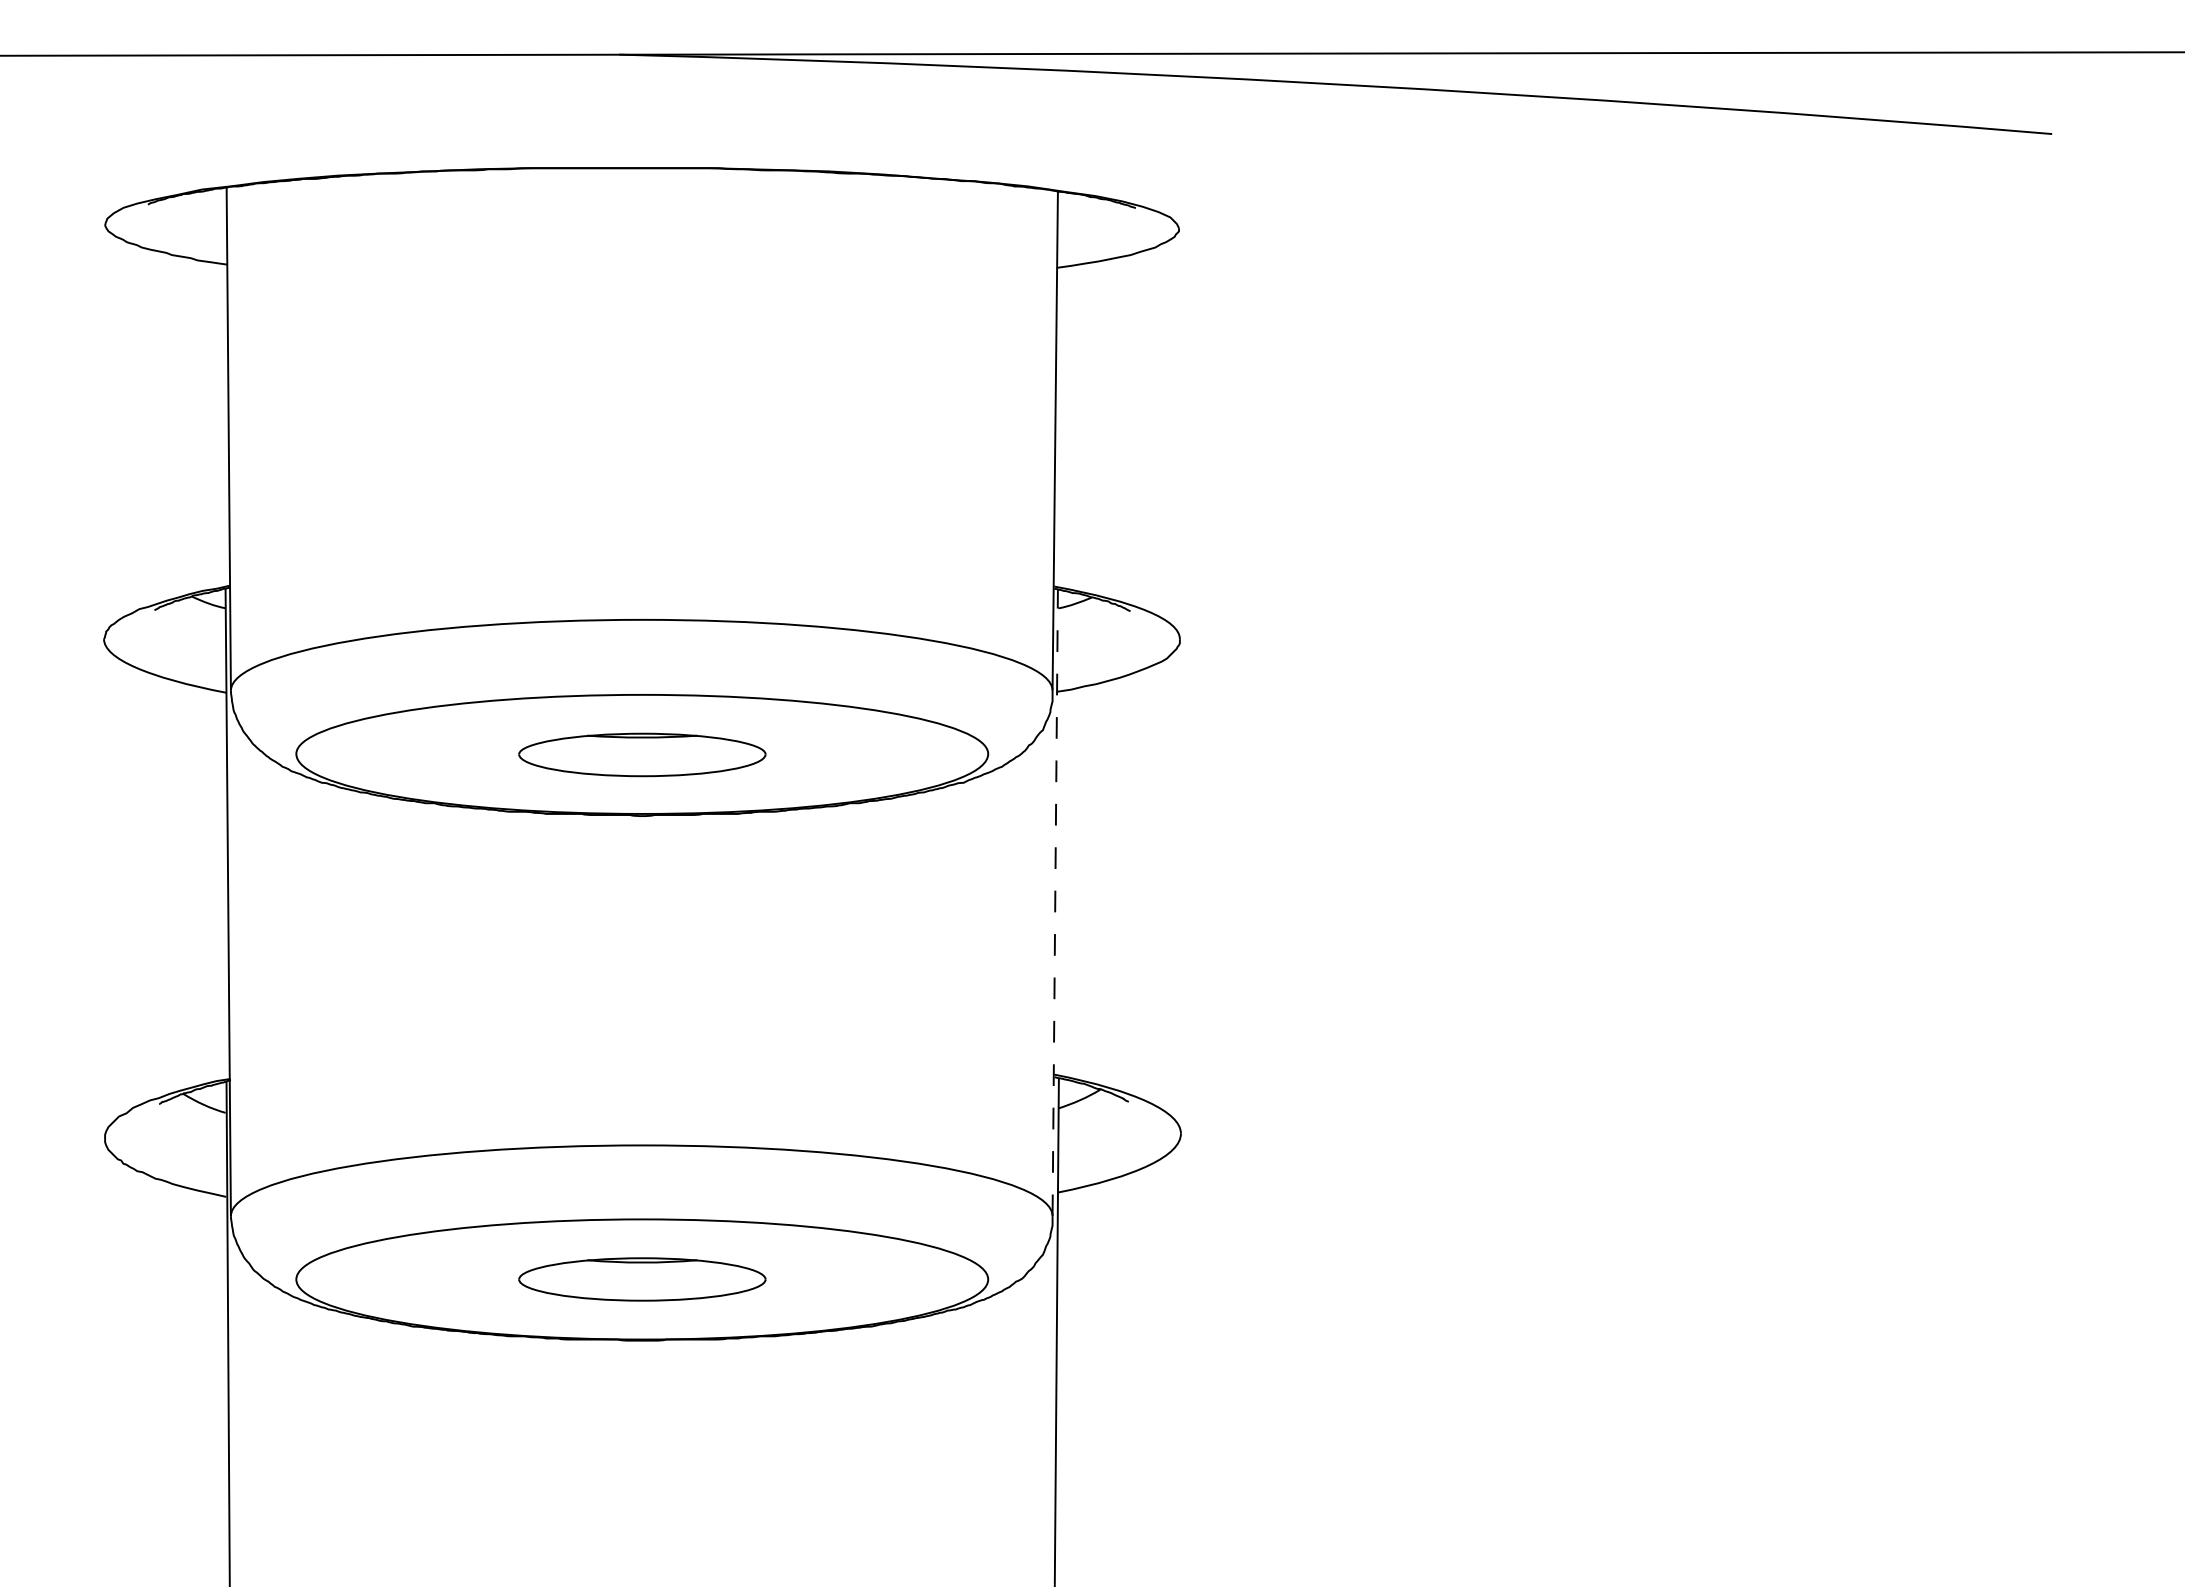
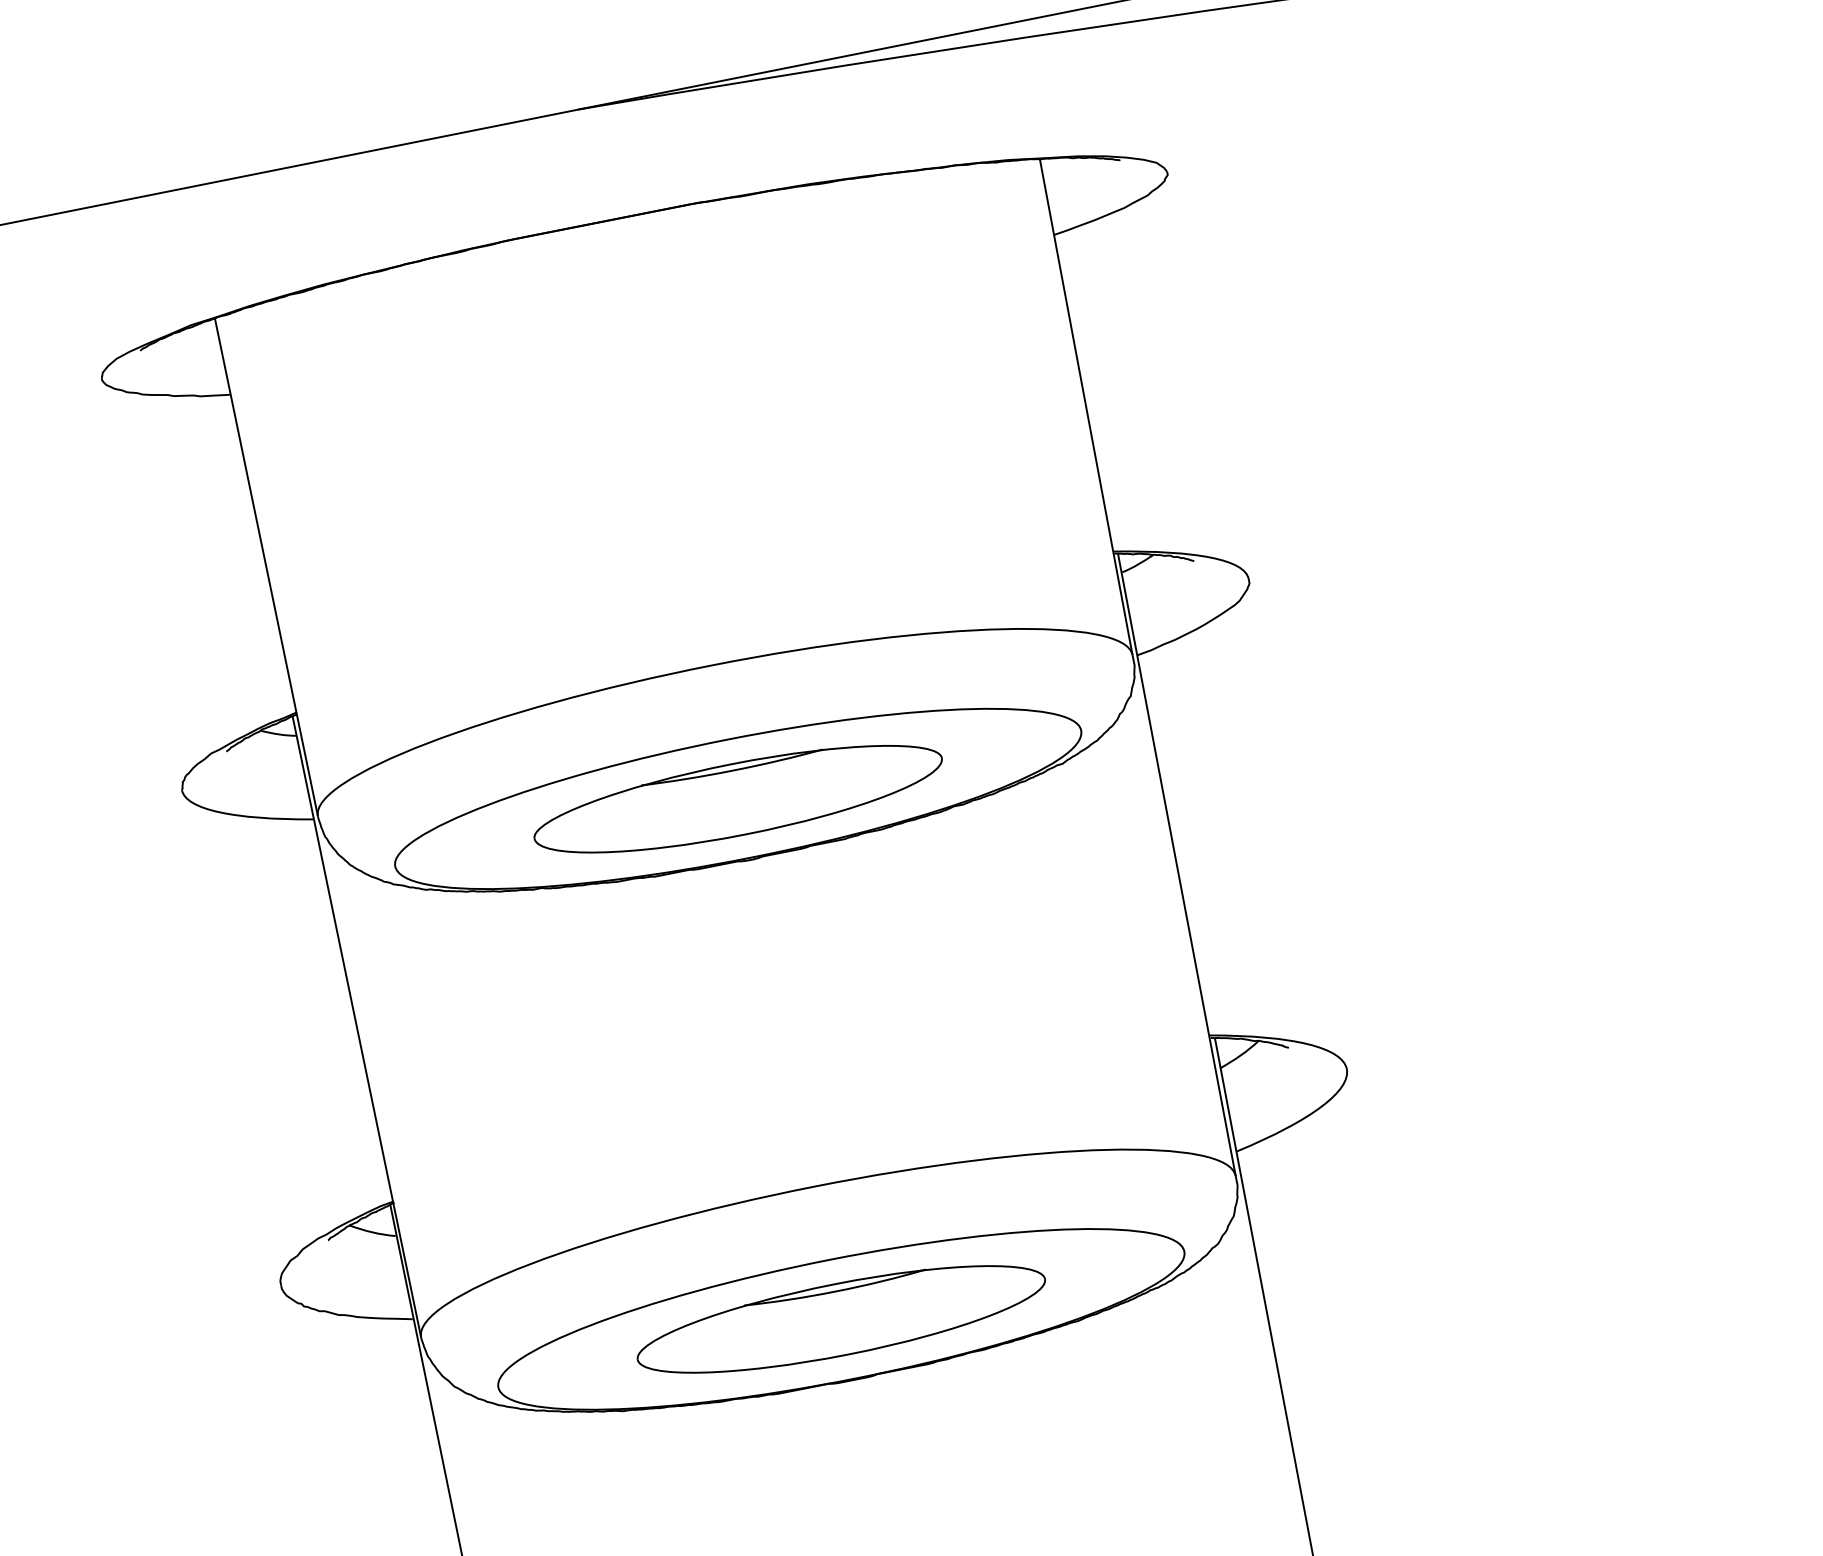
part: (642, 754) -> (738, 798), size x1.67
line: (1055, 902) -> (1177, 864), dashed -> solid
part: (642, 1279) -> (841, 1319), size x1.67

